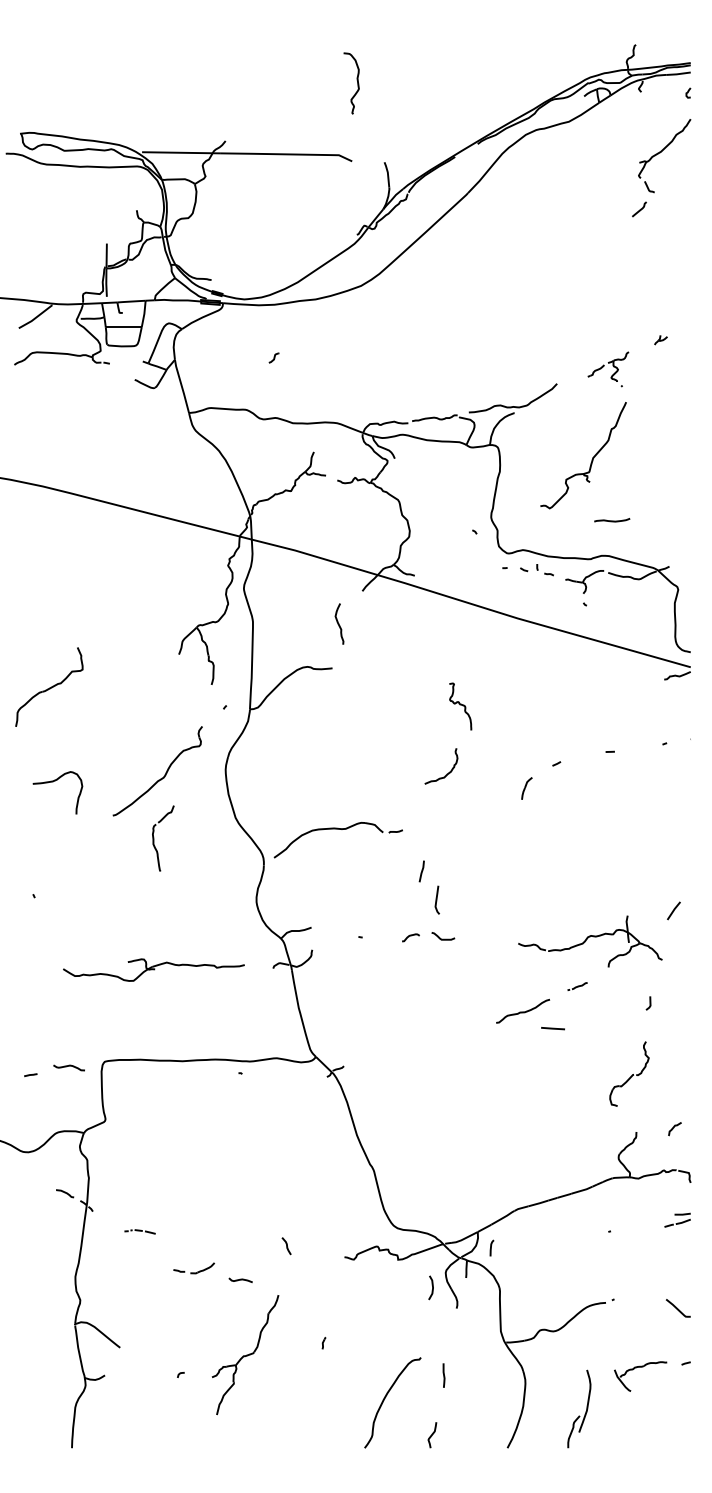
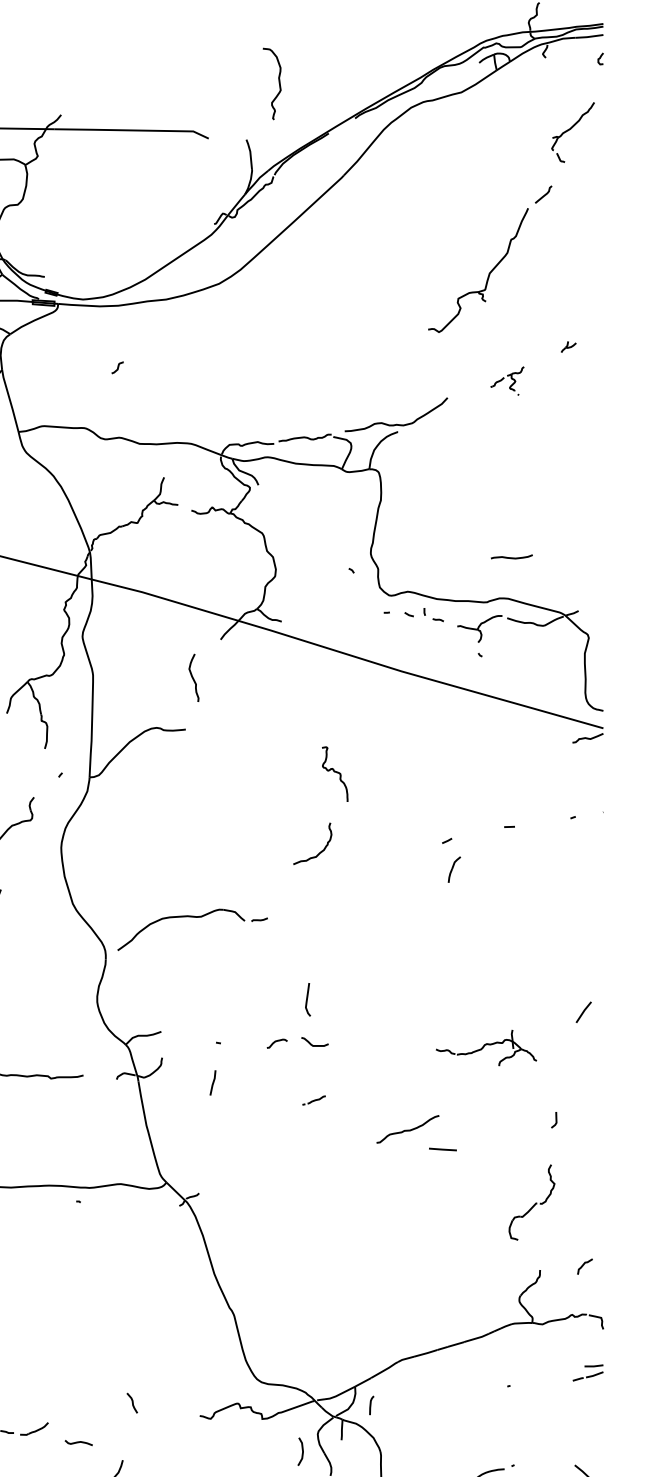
curve: (356, 80) -> (277, 80), moved
part: (664, 156) -> (572, 132), size x0.7
part: (608, 369) -> (507, 381), size x0.7
part: (591, 459) -> (487, 275), moved
part: (526, 788) -> (453, 869), moved
line: (421, 871) -> (212, 1082), moved
part: (590, 941) -> (486, 1047), size x0.6
part: (577, 986) -> (314, 1100), moved

